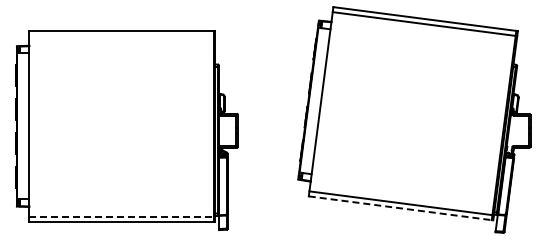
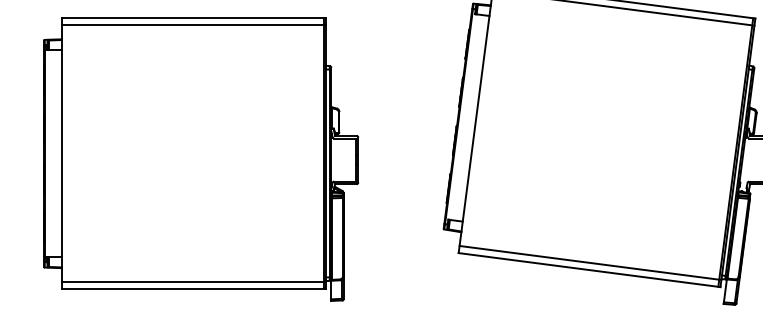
line: (122, 36) -> (194, 26), added
line: (401, 208) -> (590, 270), dashed -> solid
line: (122, 216) -> (194, 281), dashed -> solid

